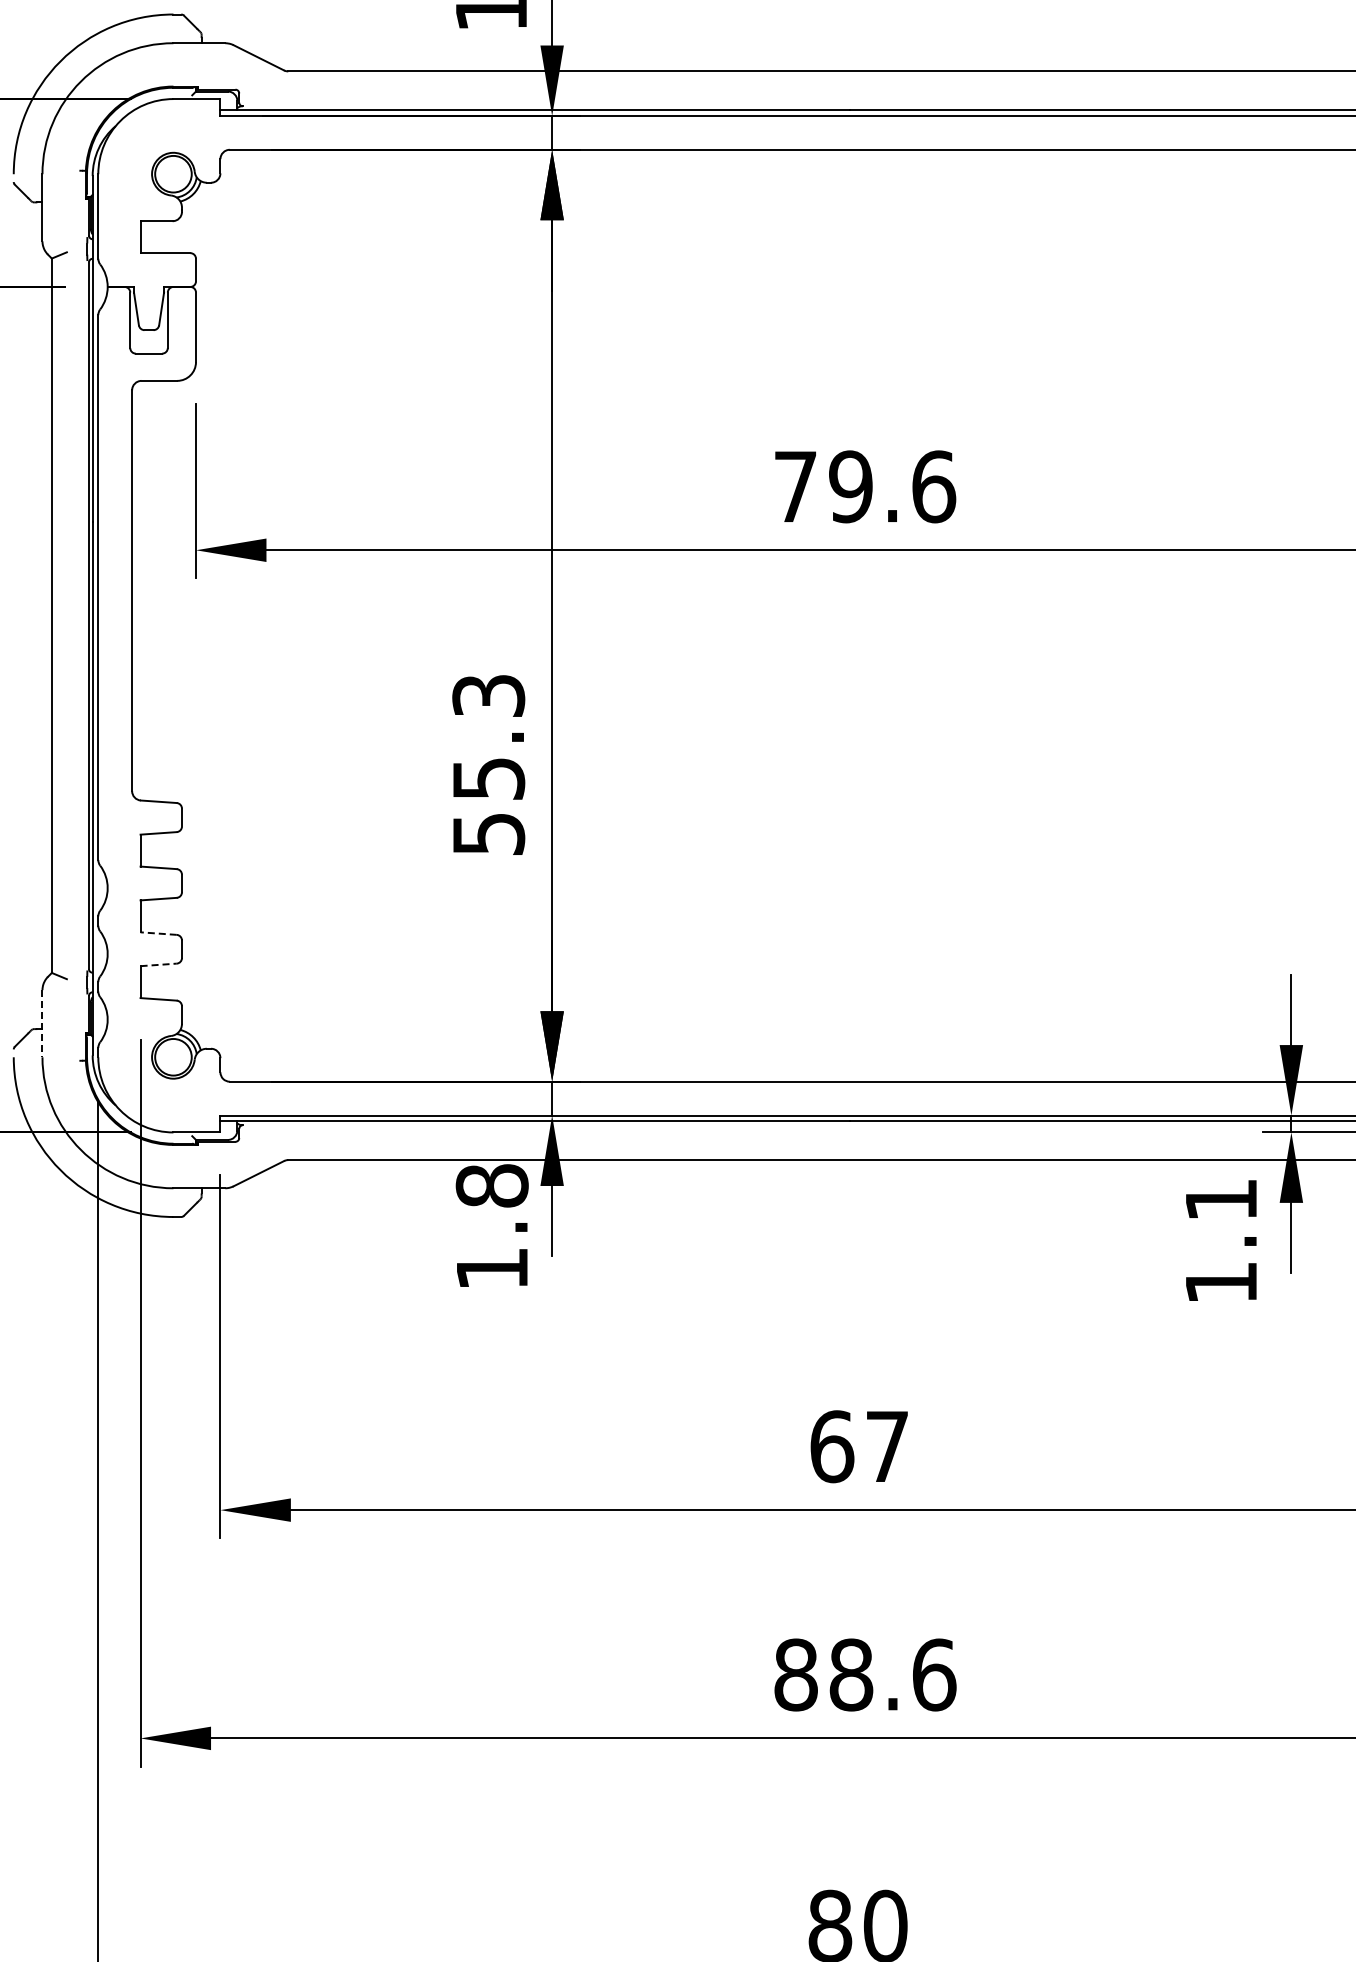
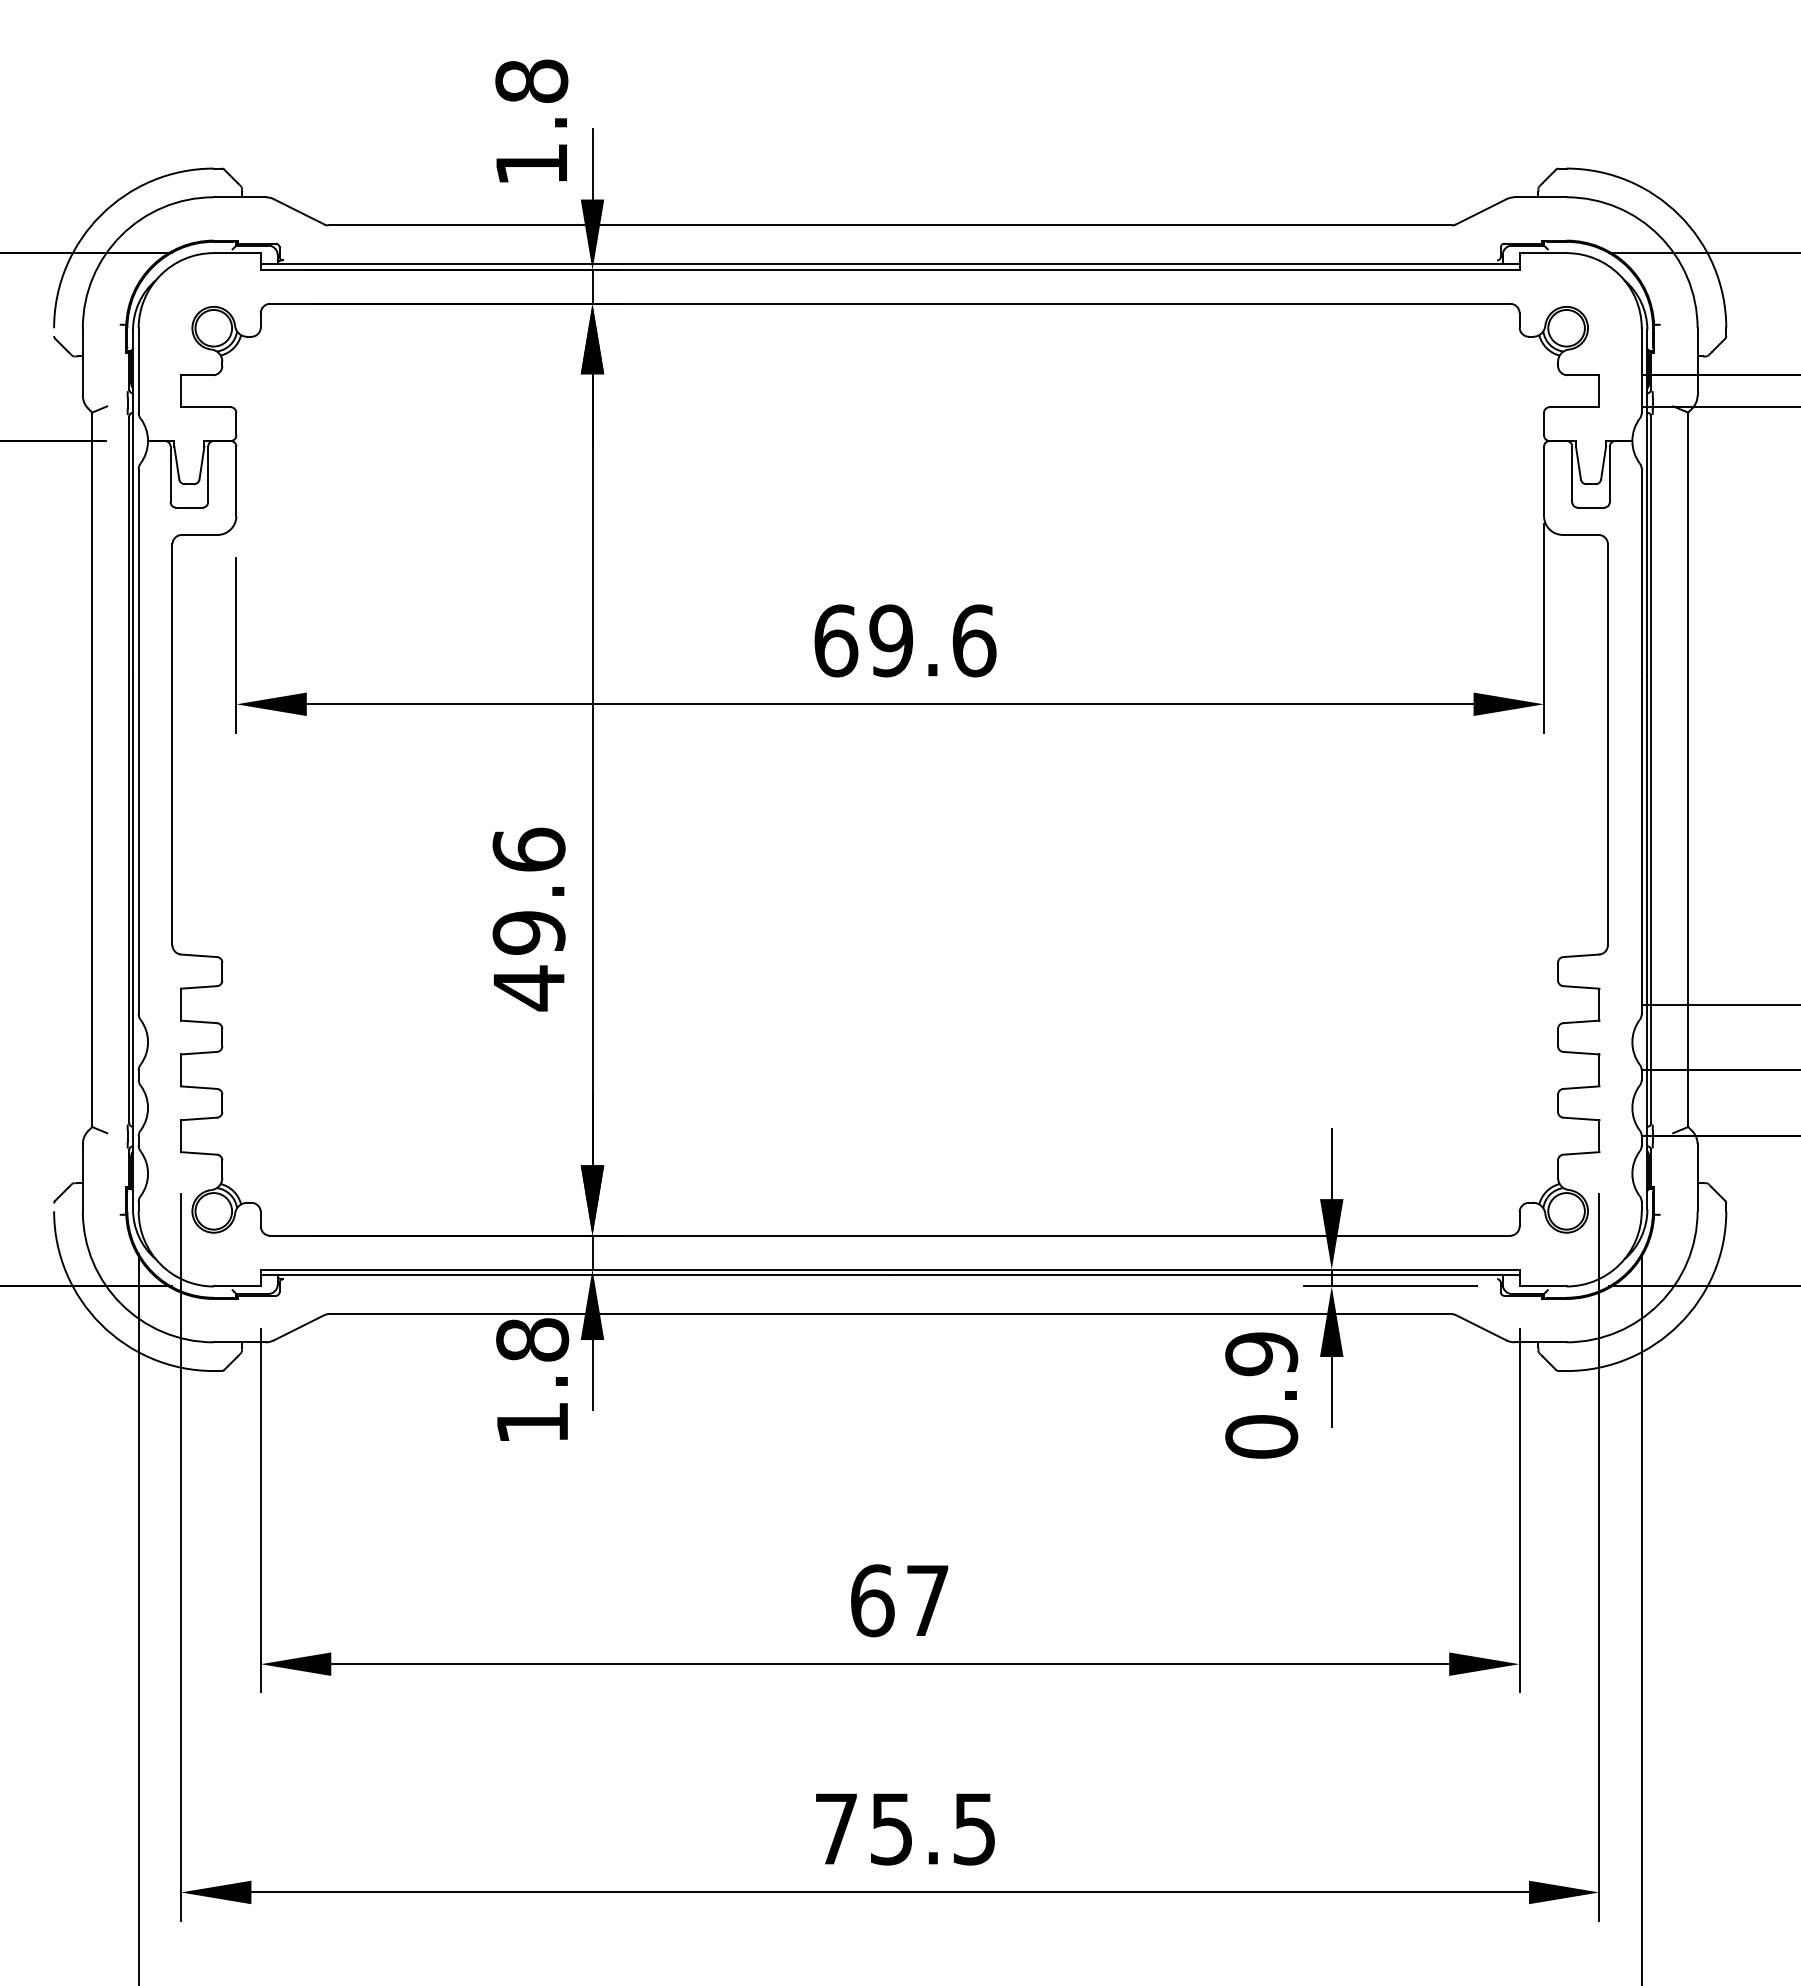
text: (796, 486) -> (836, 640), 79.6 -> 69.6
text: (488, 765) -> (528, 919), 55.3 -> 49.6
line: (158, 933) -> (198, 1087), dashed -> solid
line: (159, 964) -> (199, 1118), dashed -> solid
line: (42, 1023) -> (82, 1177), dashed -> solid
text: (1221, 1241) -> (1261, 1395), 1.1 -> 0.9
text: (865, 1674) -> (905, 1828), 88.6 -> 75.5

